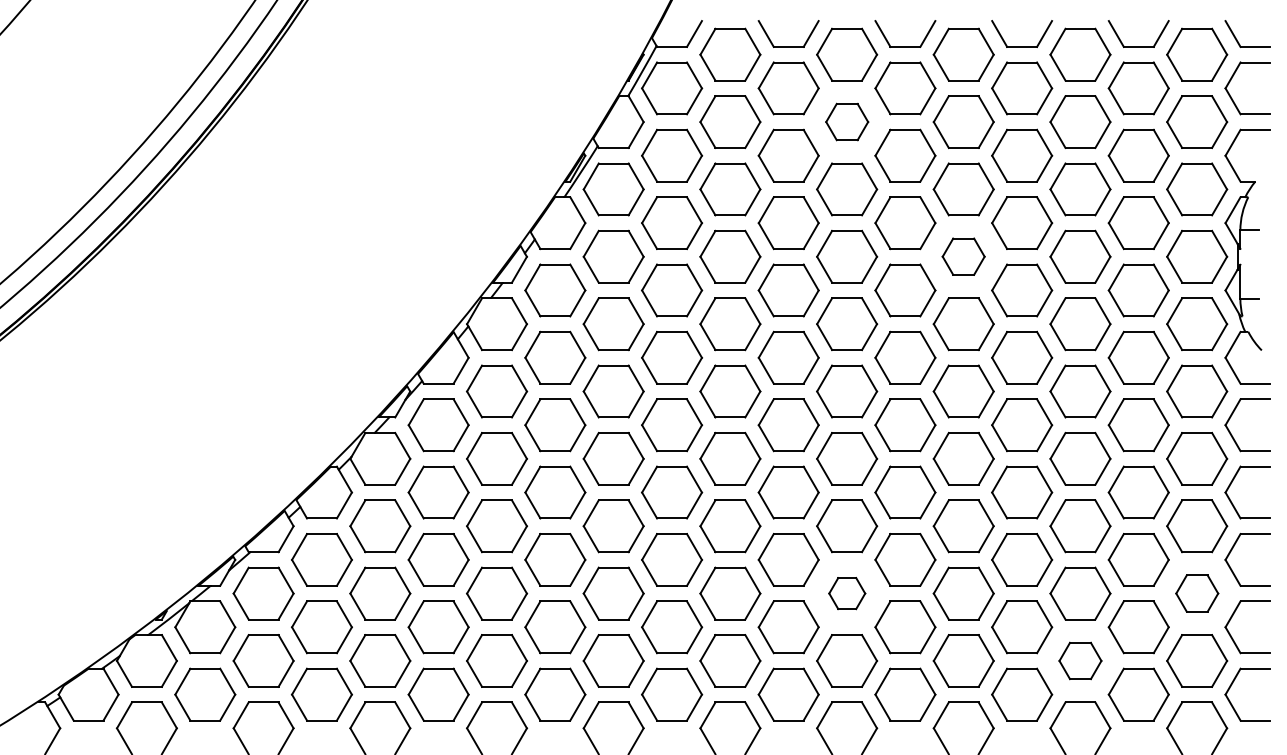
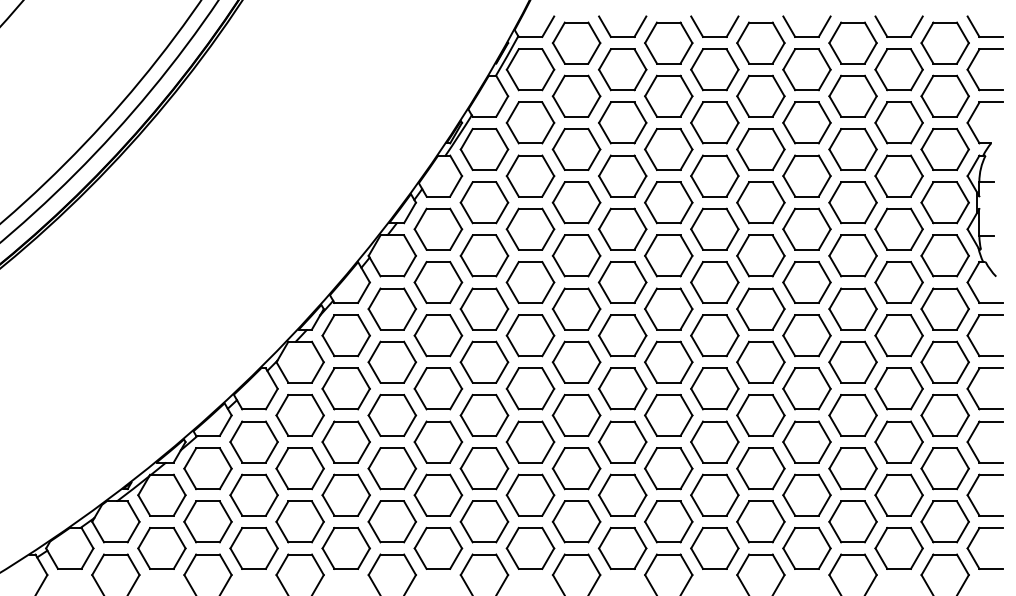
part: (847, 121) -> (669, 95), size x1.43
part: (963, 256) -> (760, 202), size x1.43
part: (847, 593) -> (669, 468), size x1.67
part: (1197, 593) -> (945, 468), size x1.43
part: (1080, 660) -> (853, 521), size x1.43

